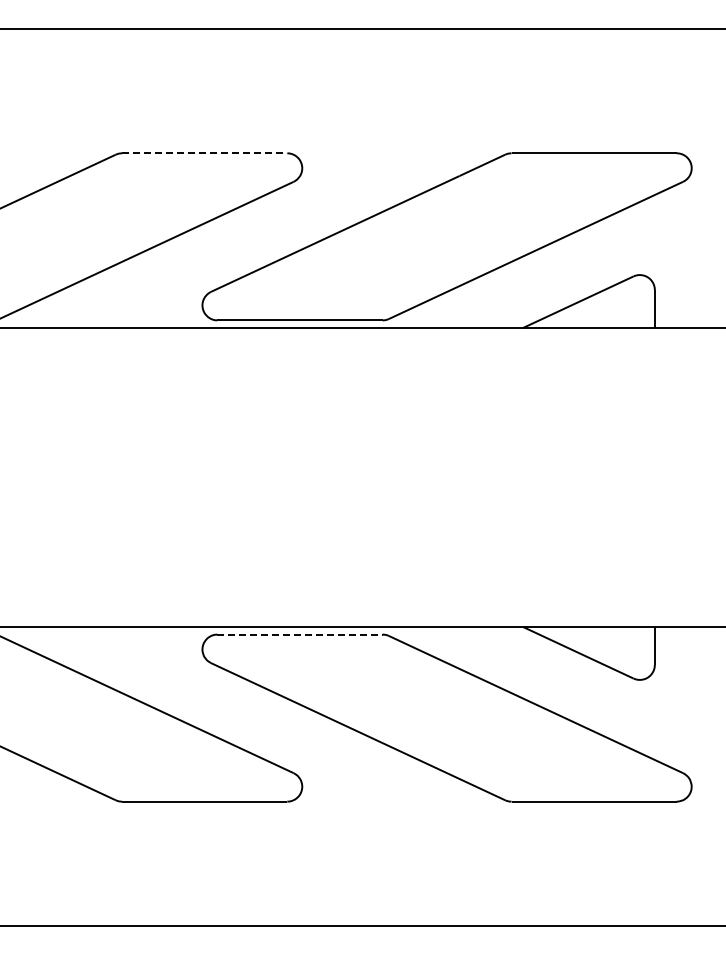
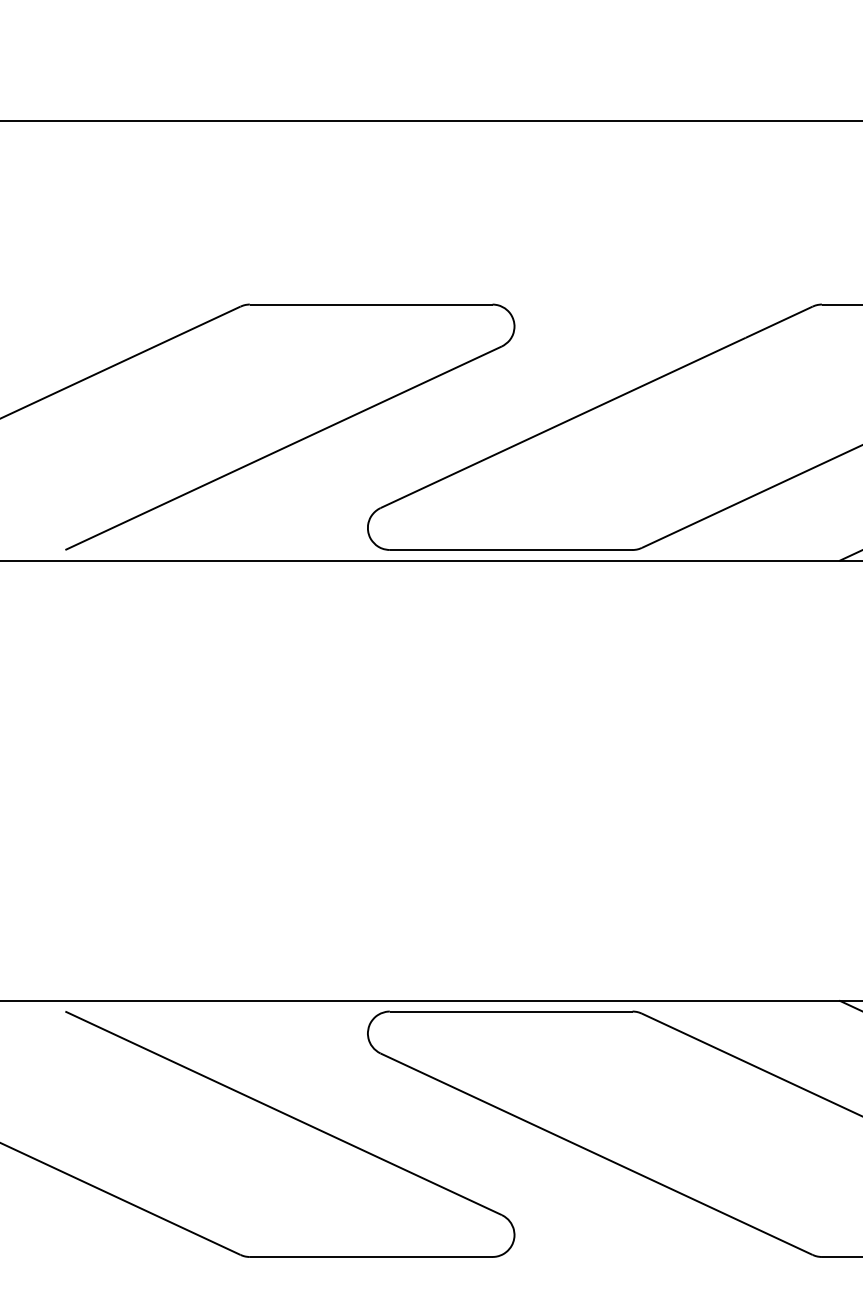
line: (204, 153) -> (370, 304), dashed -> solid
line: (300, 634) -> (511, 1011), dashed -> solid

